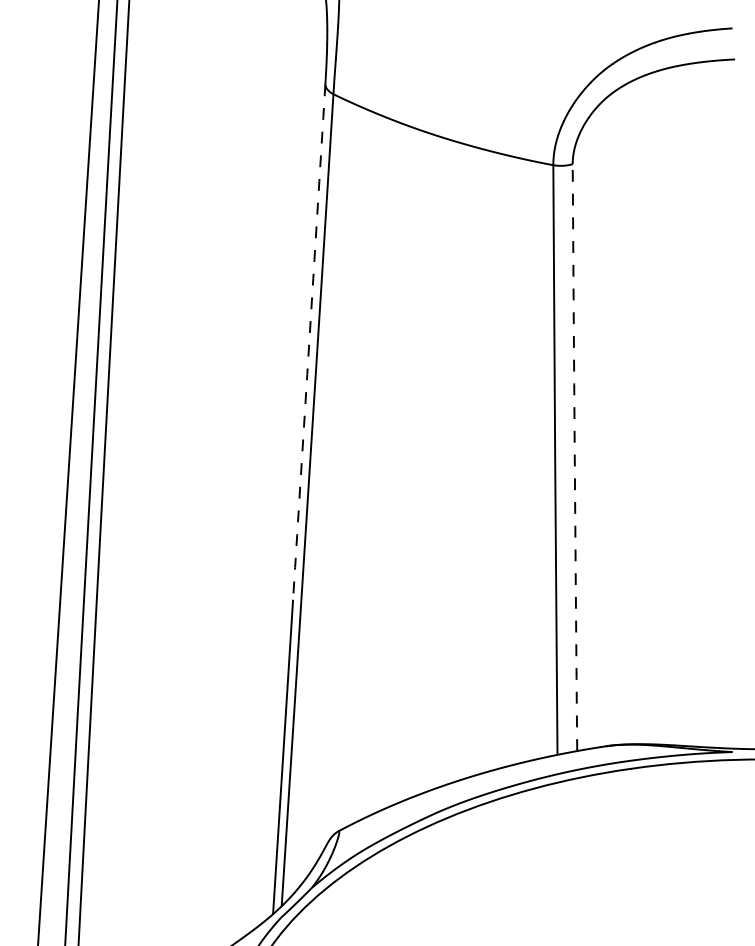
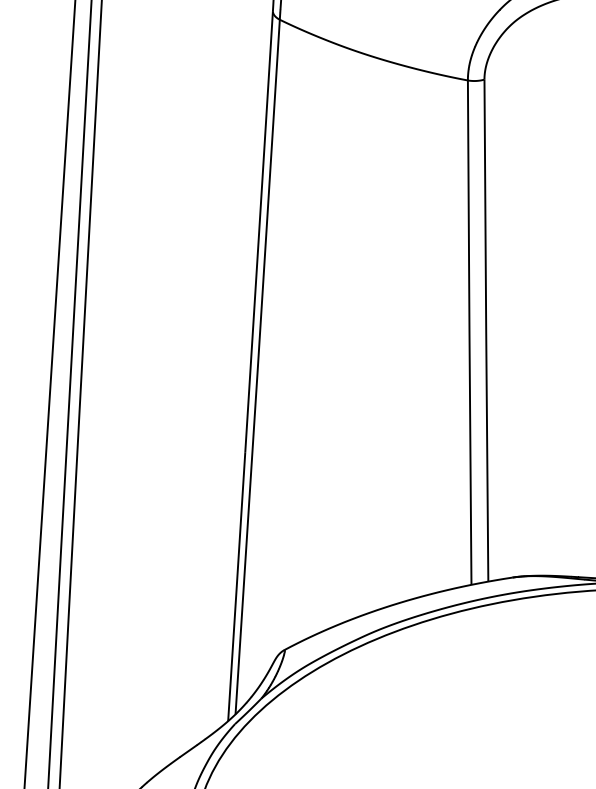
line: (309, 342) -> (259, 232), dashed -> solid
line: (574, 457) -> (486, 330), dashed -> solid

